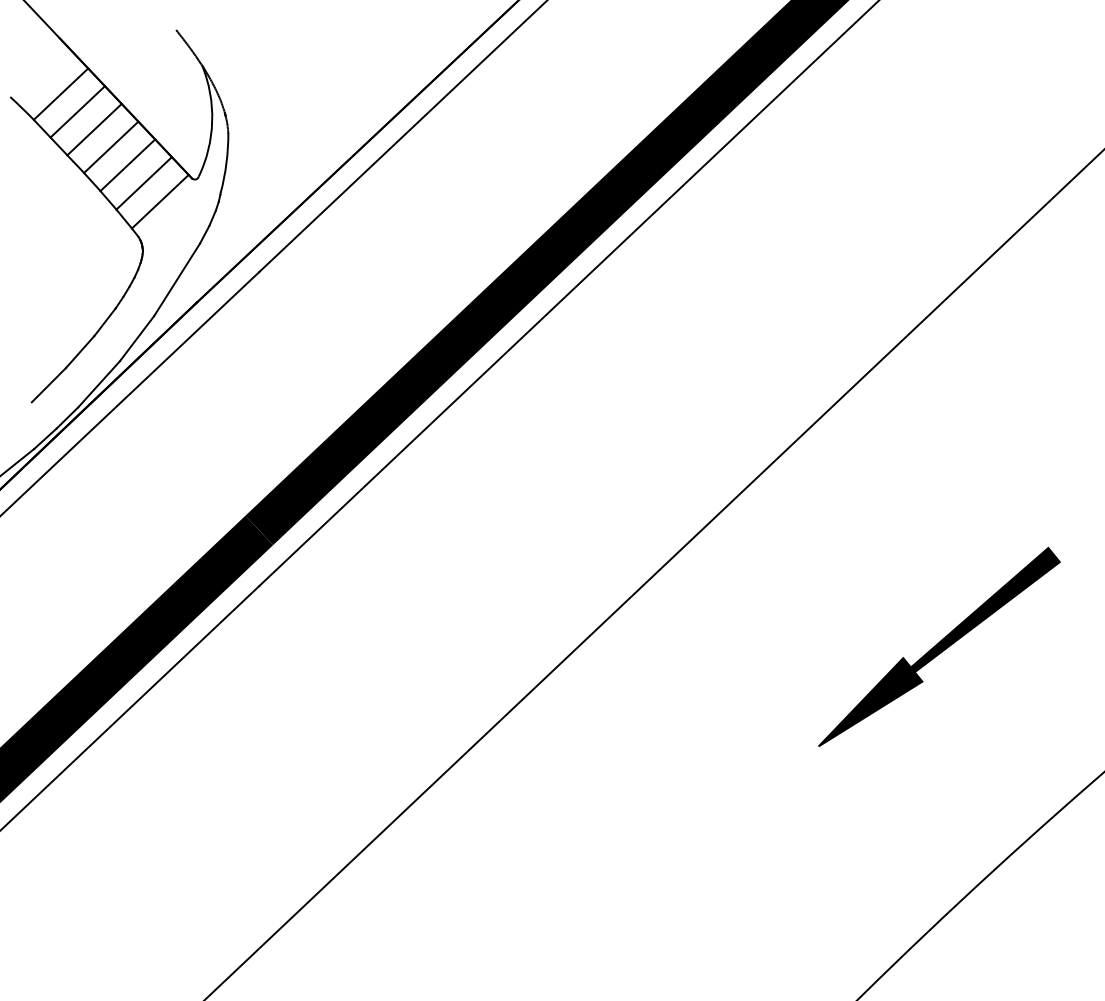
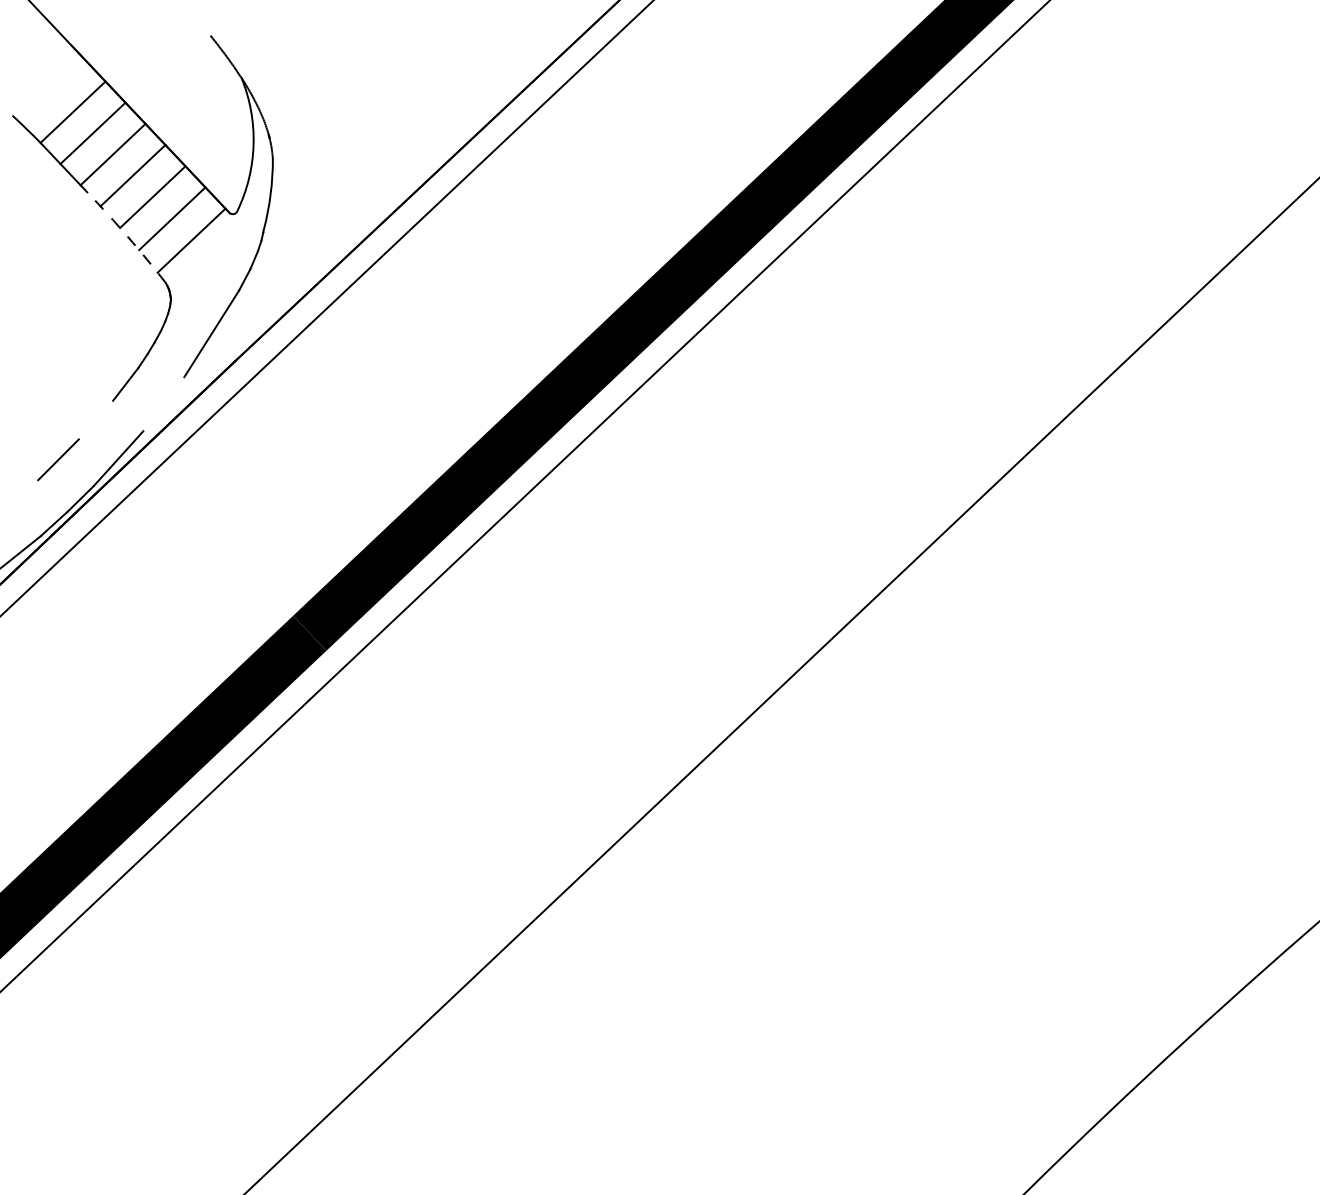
arc: (106, 198) -> (127, 236), solid -> dashed
line: (136, 338) -> (163, 404), removed
line: (79, 351) -> (95, 419), removed
part: (938, 647) -> (1121, 772), removed

